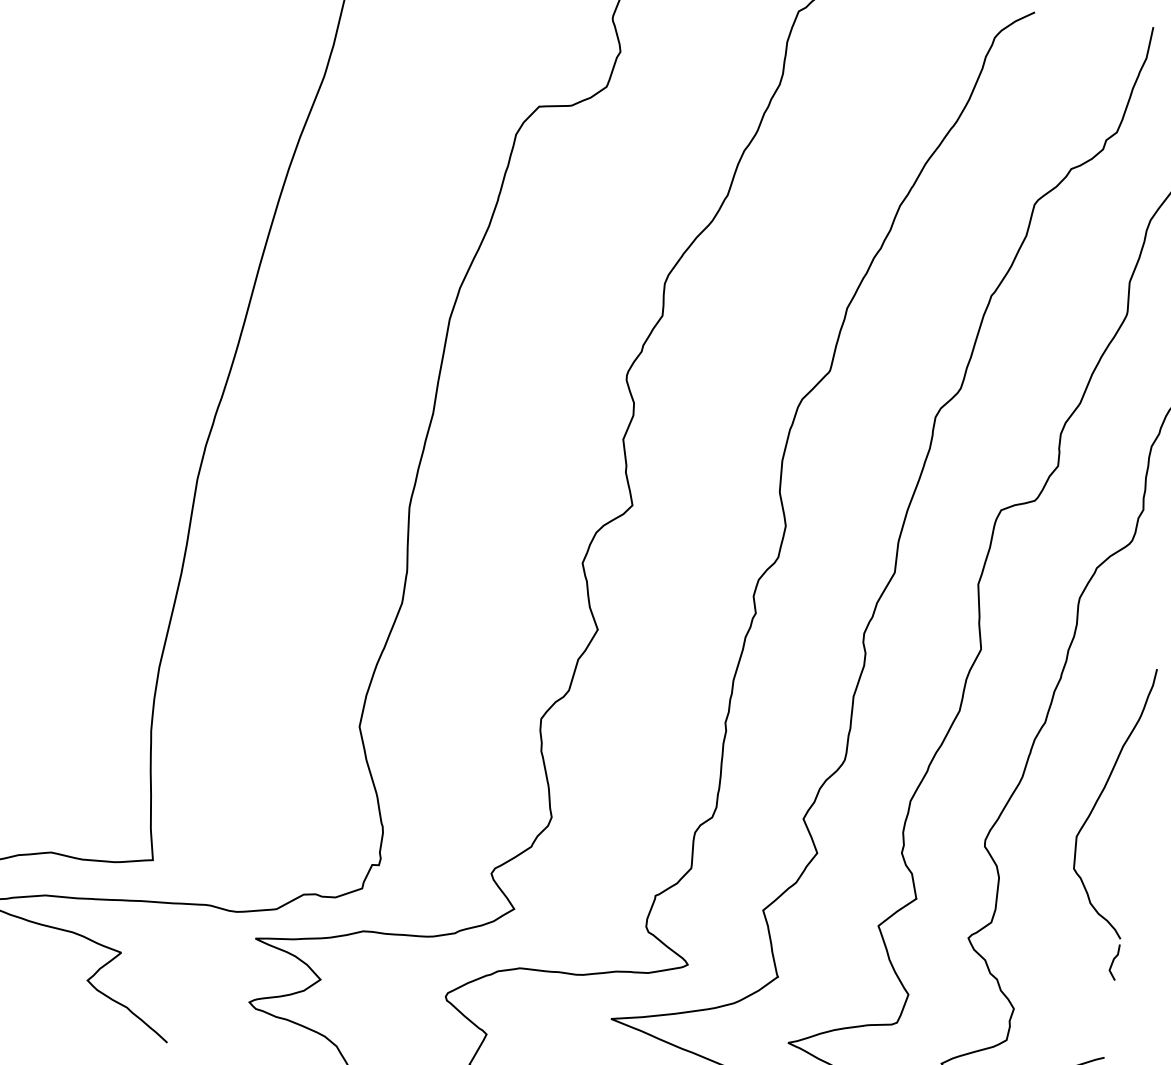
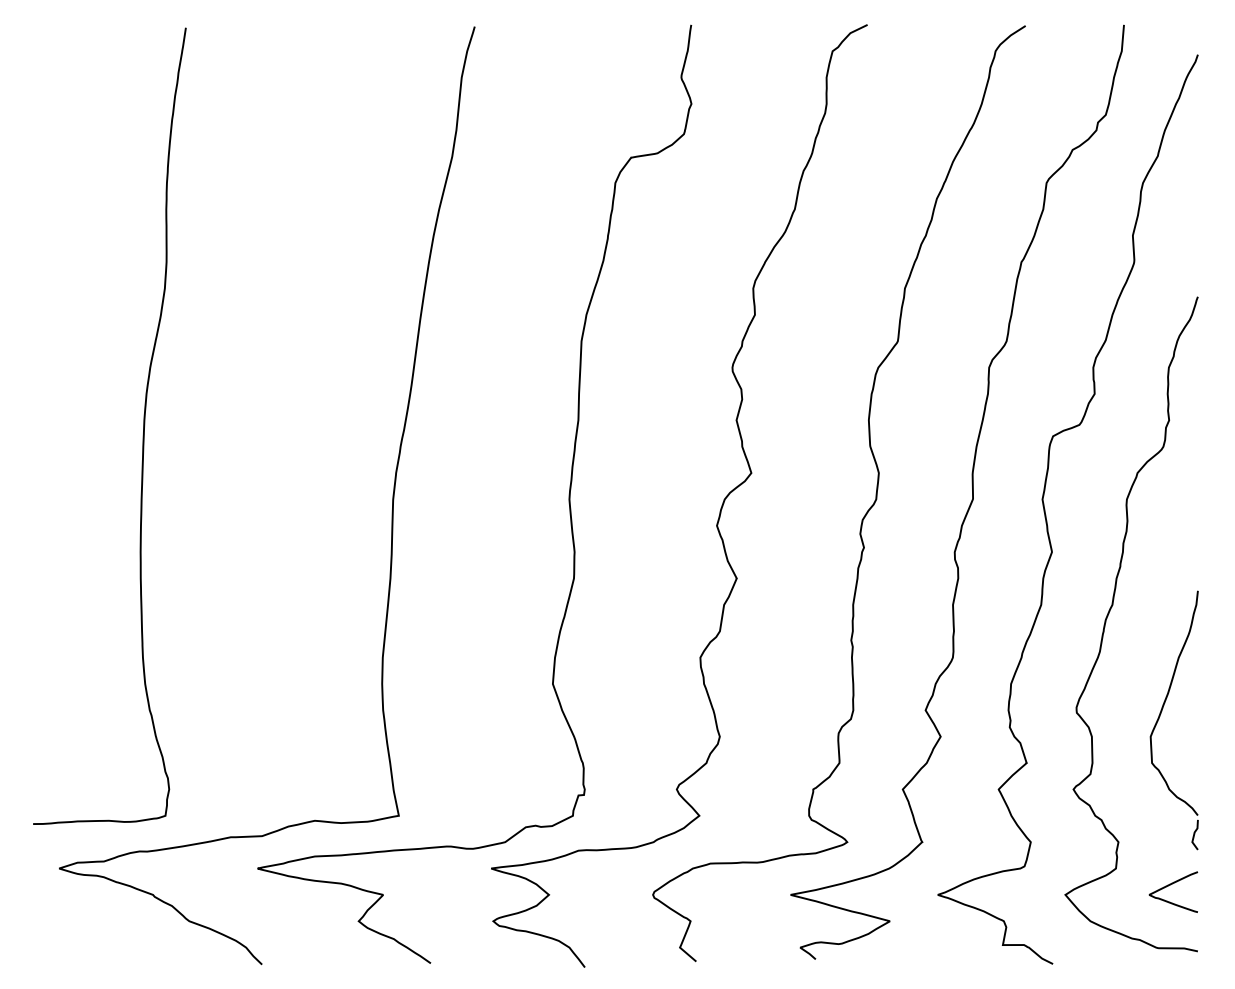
part: (1093, 811) -> (1161, 714), moved

